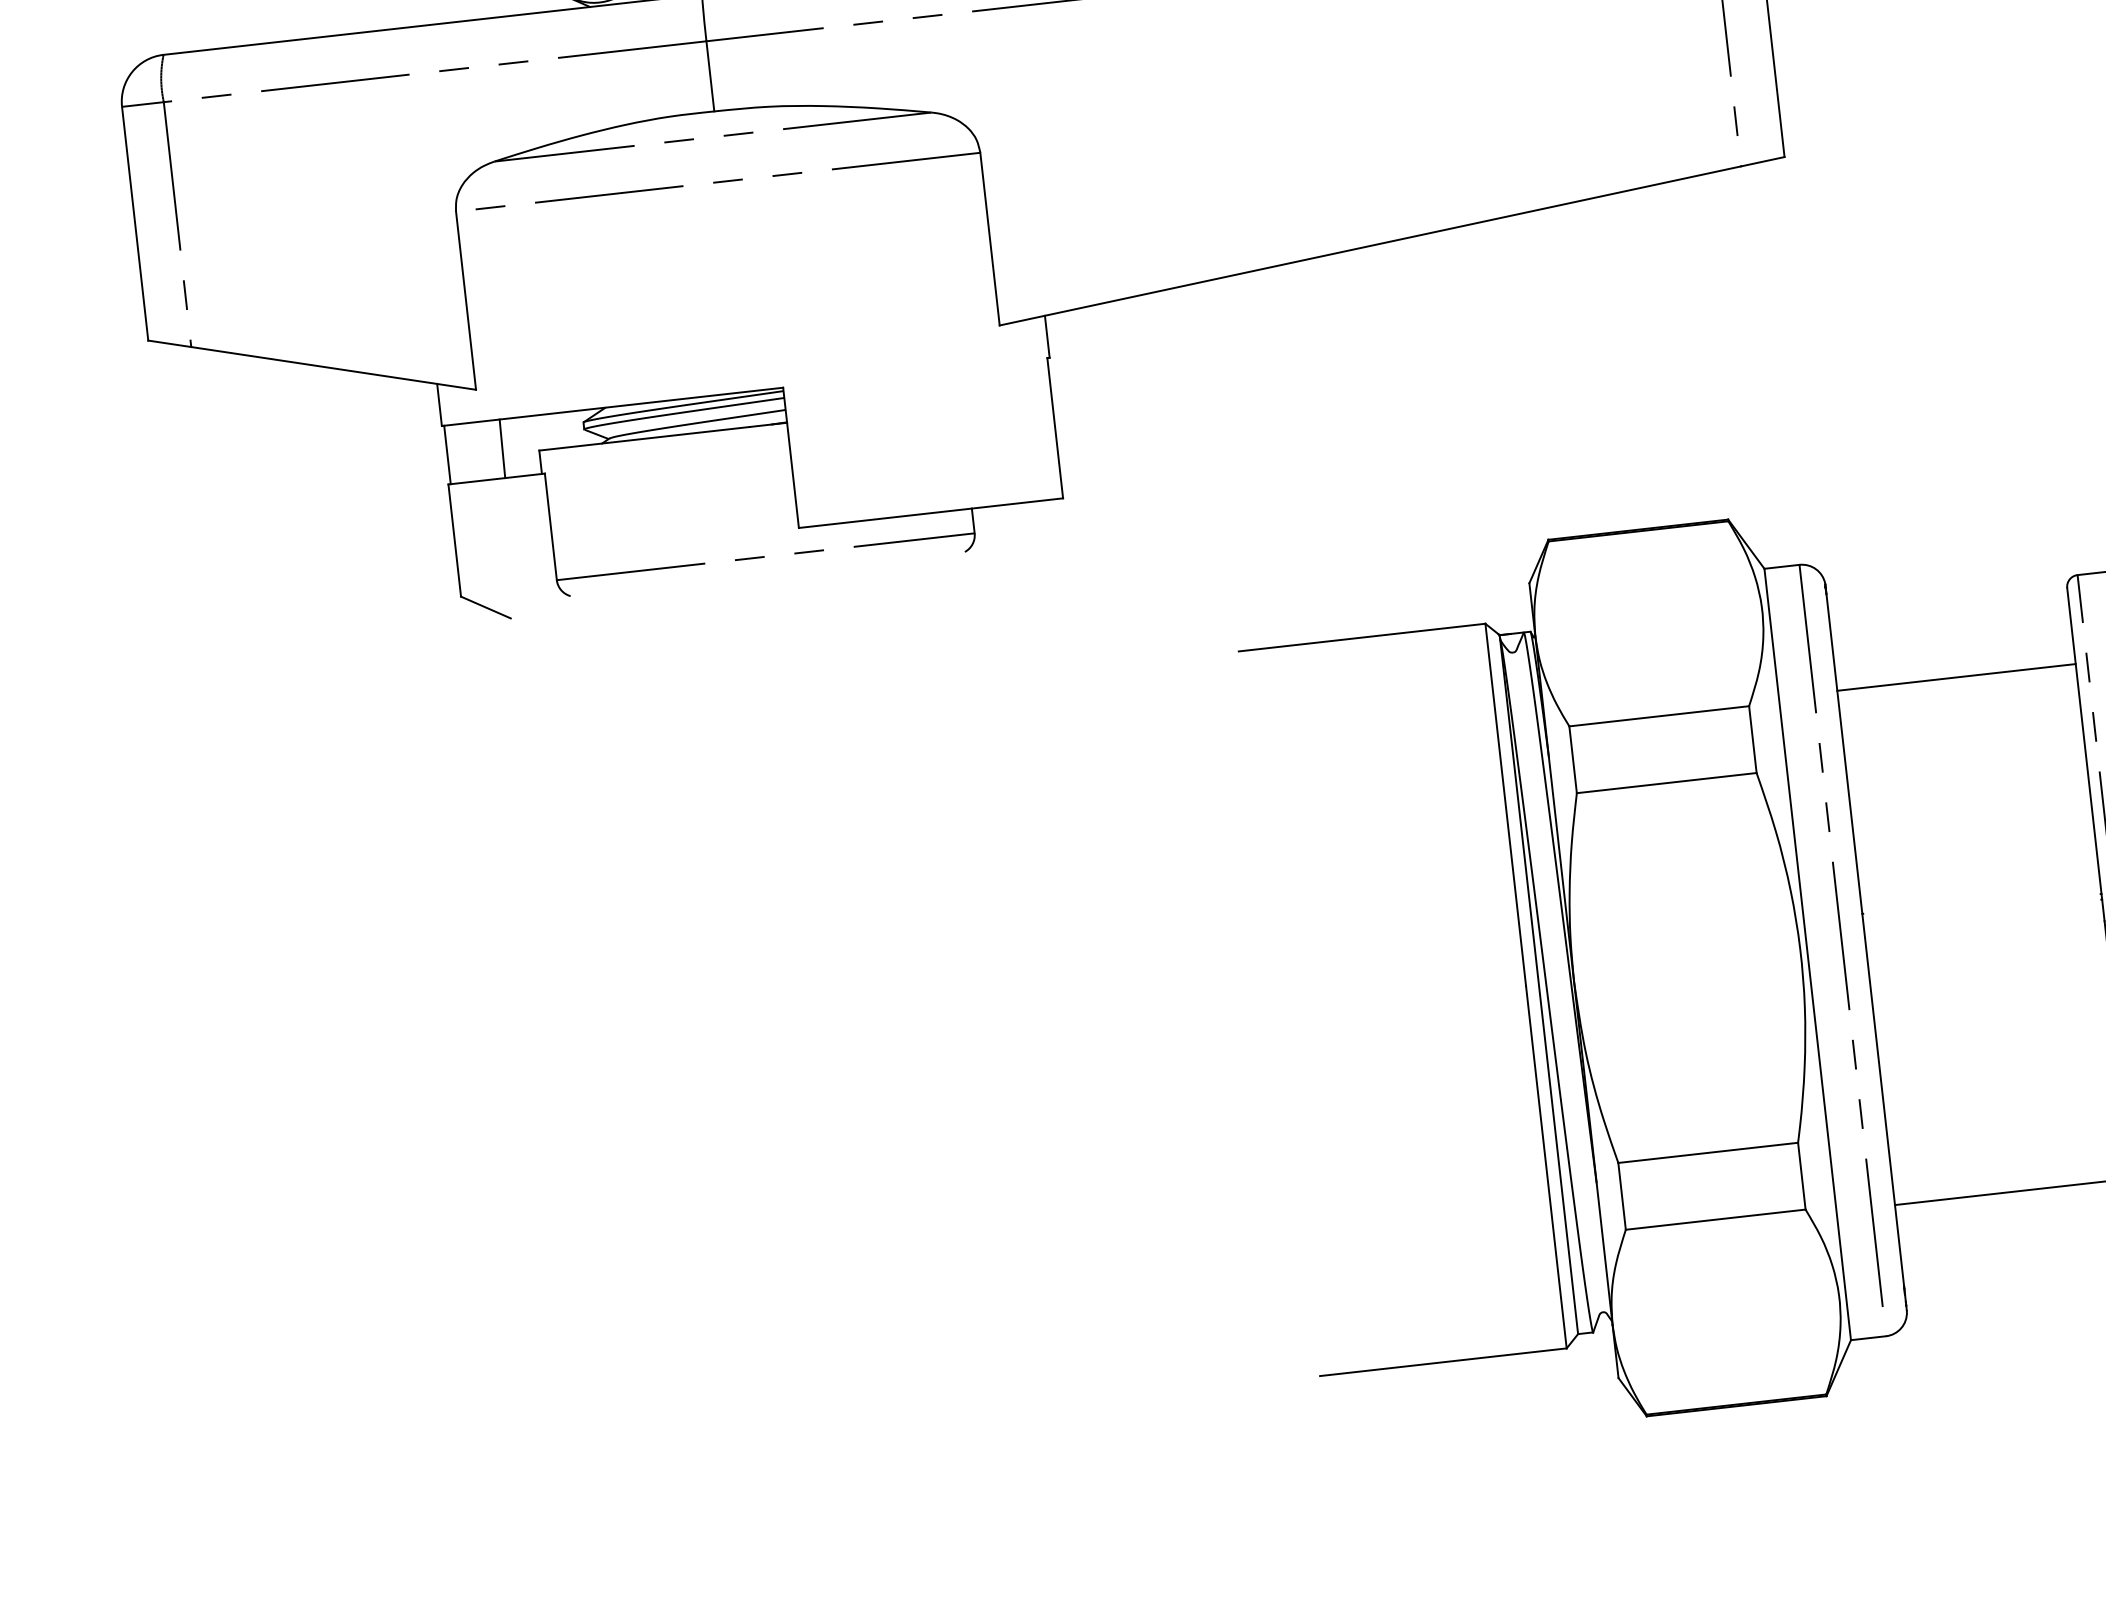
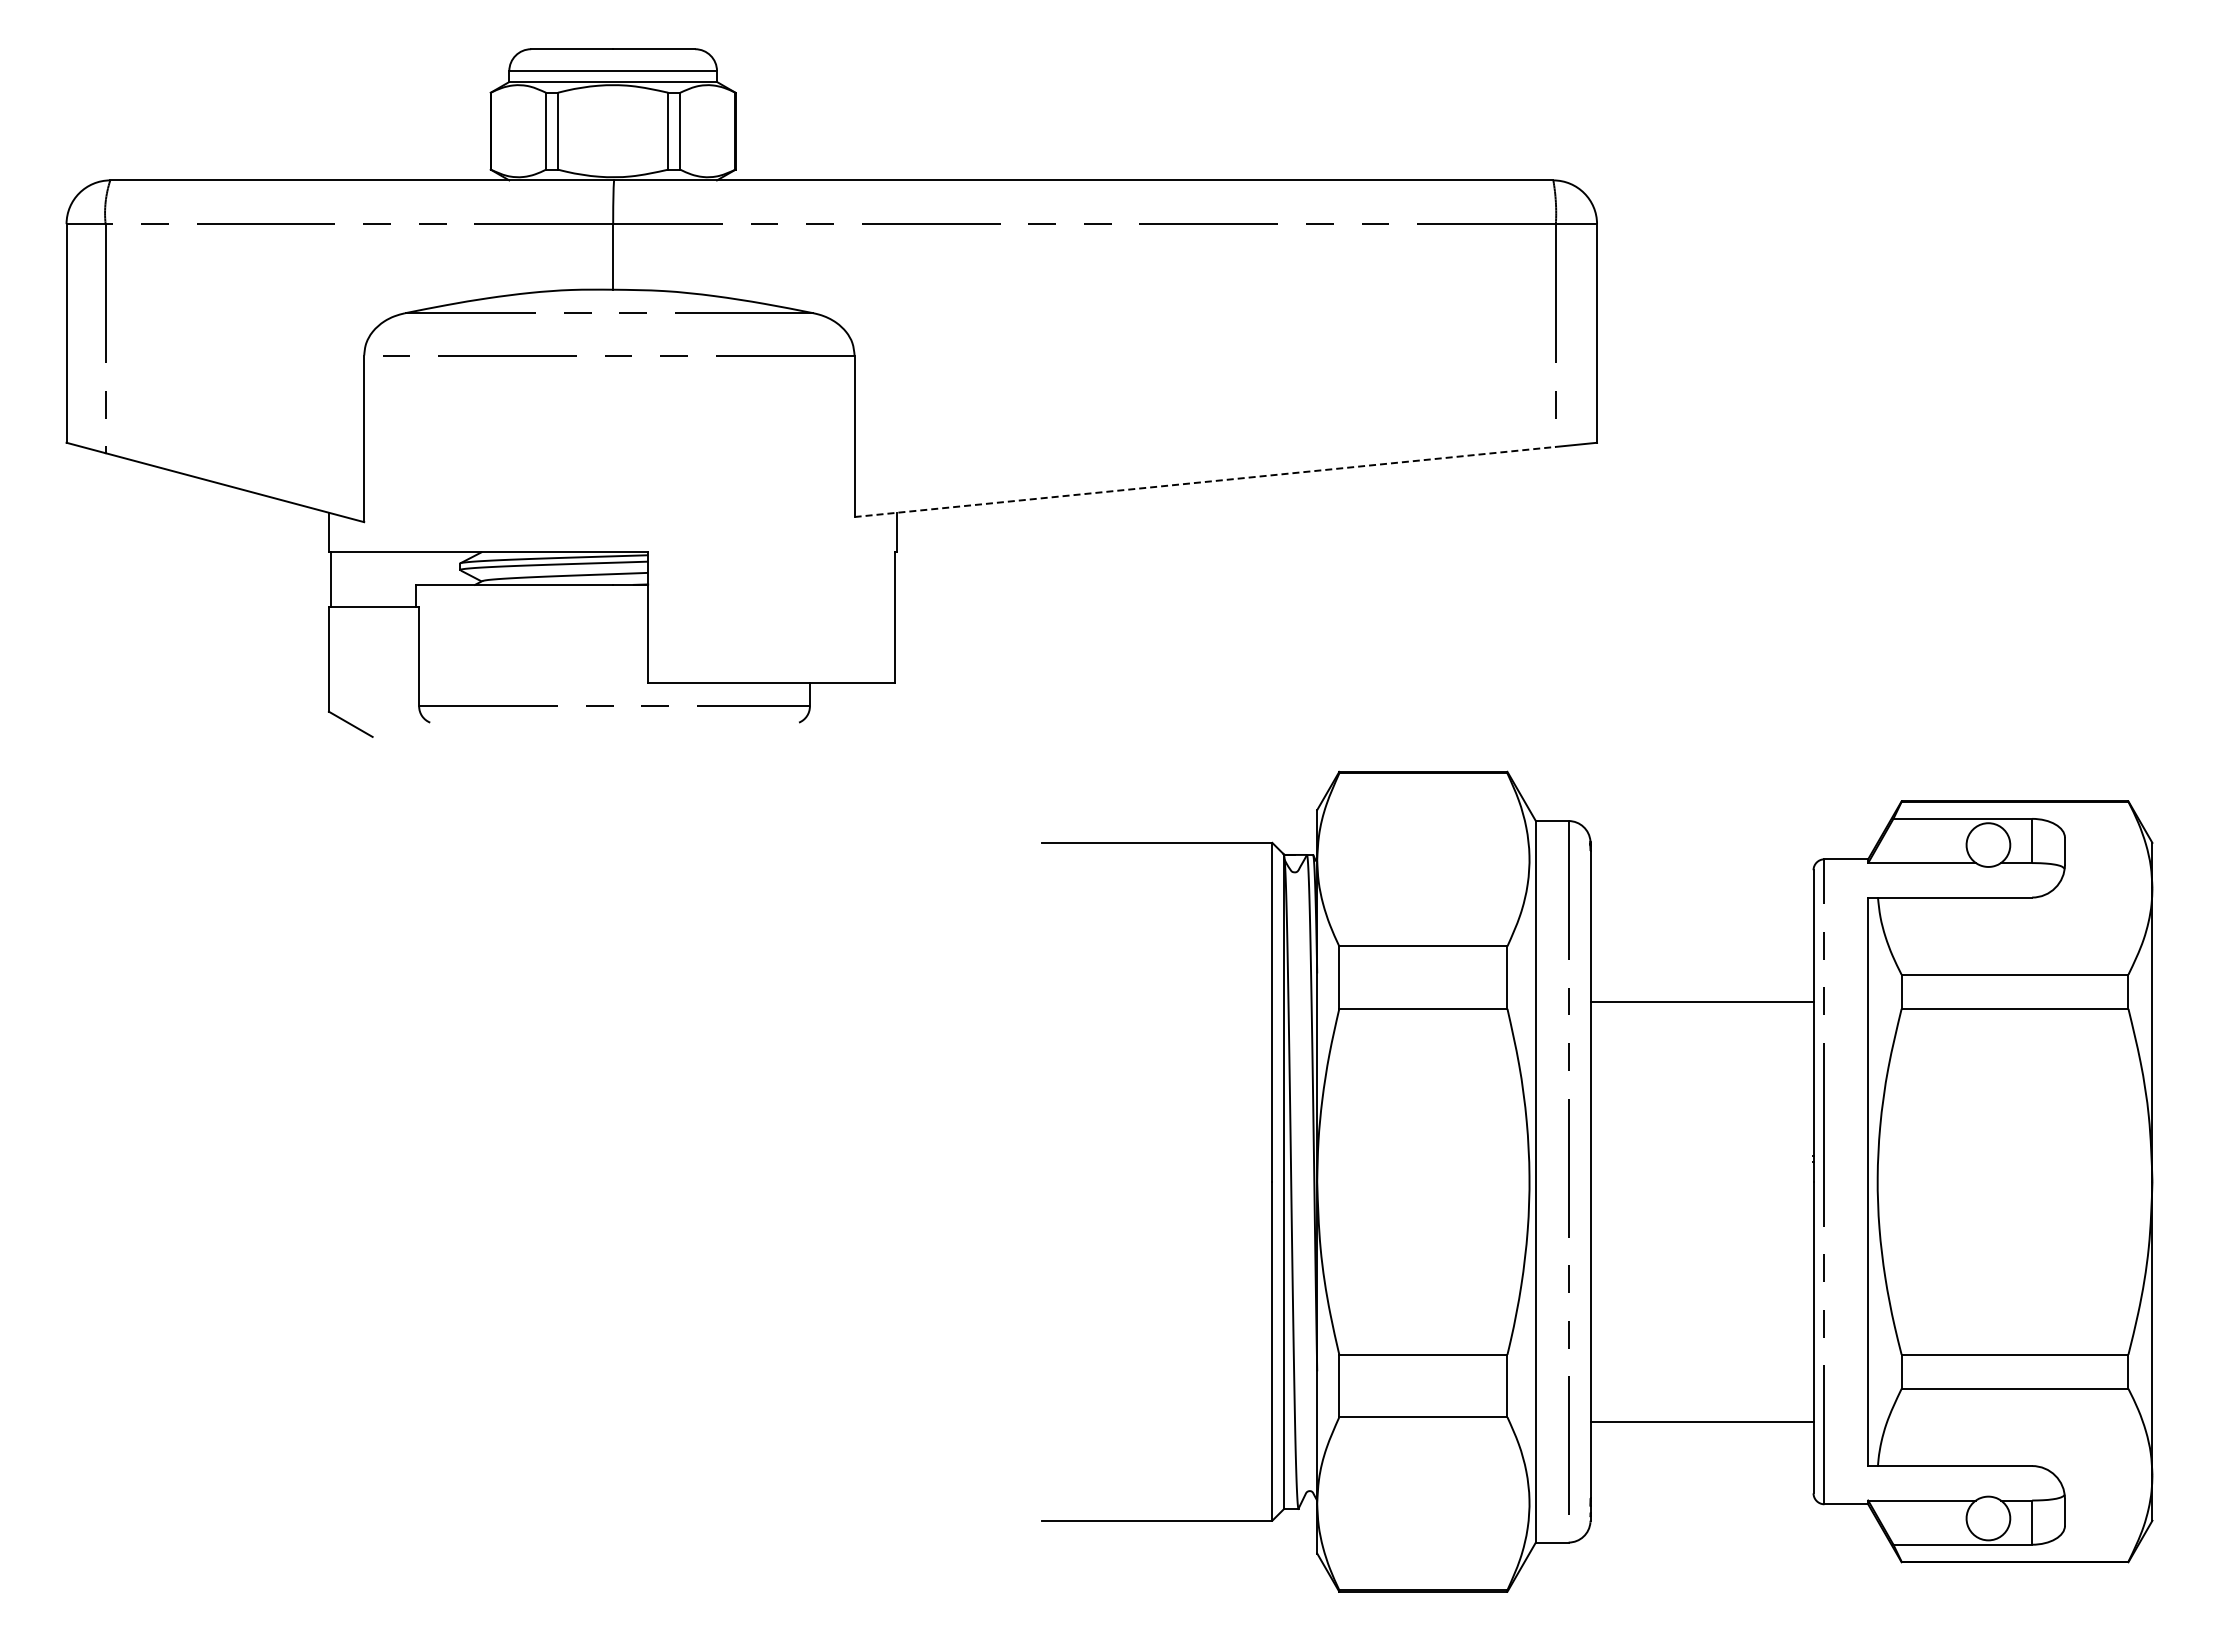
line: (1370, 245) -> (1205, 481), solid -> dashed
line: (502, 448) -> (382, 579), removed
line: (1955, 677) -> (1701, 1002), moved

